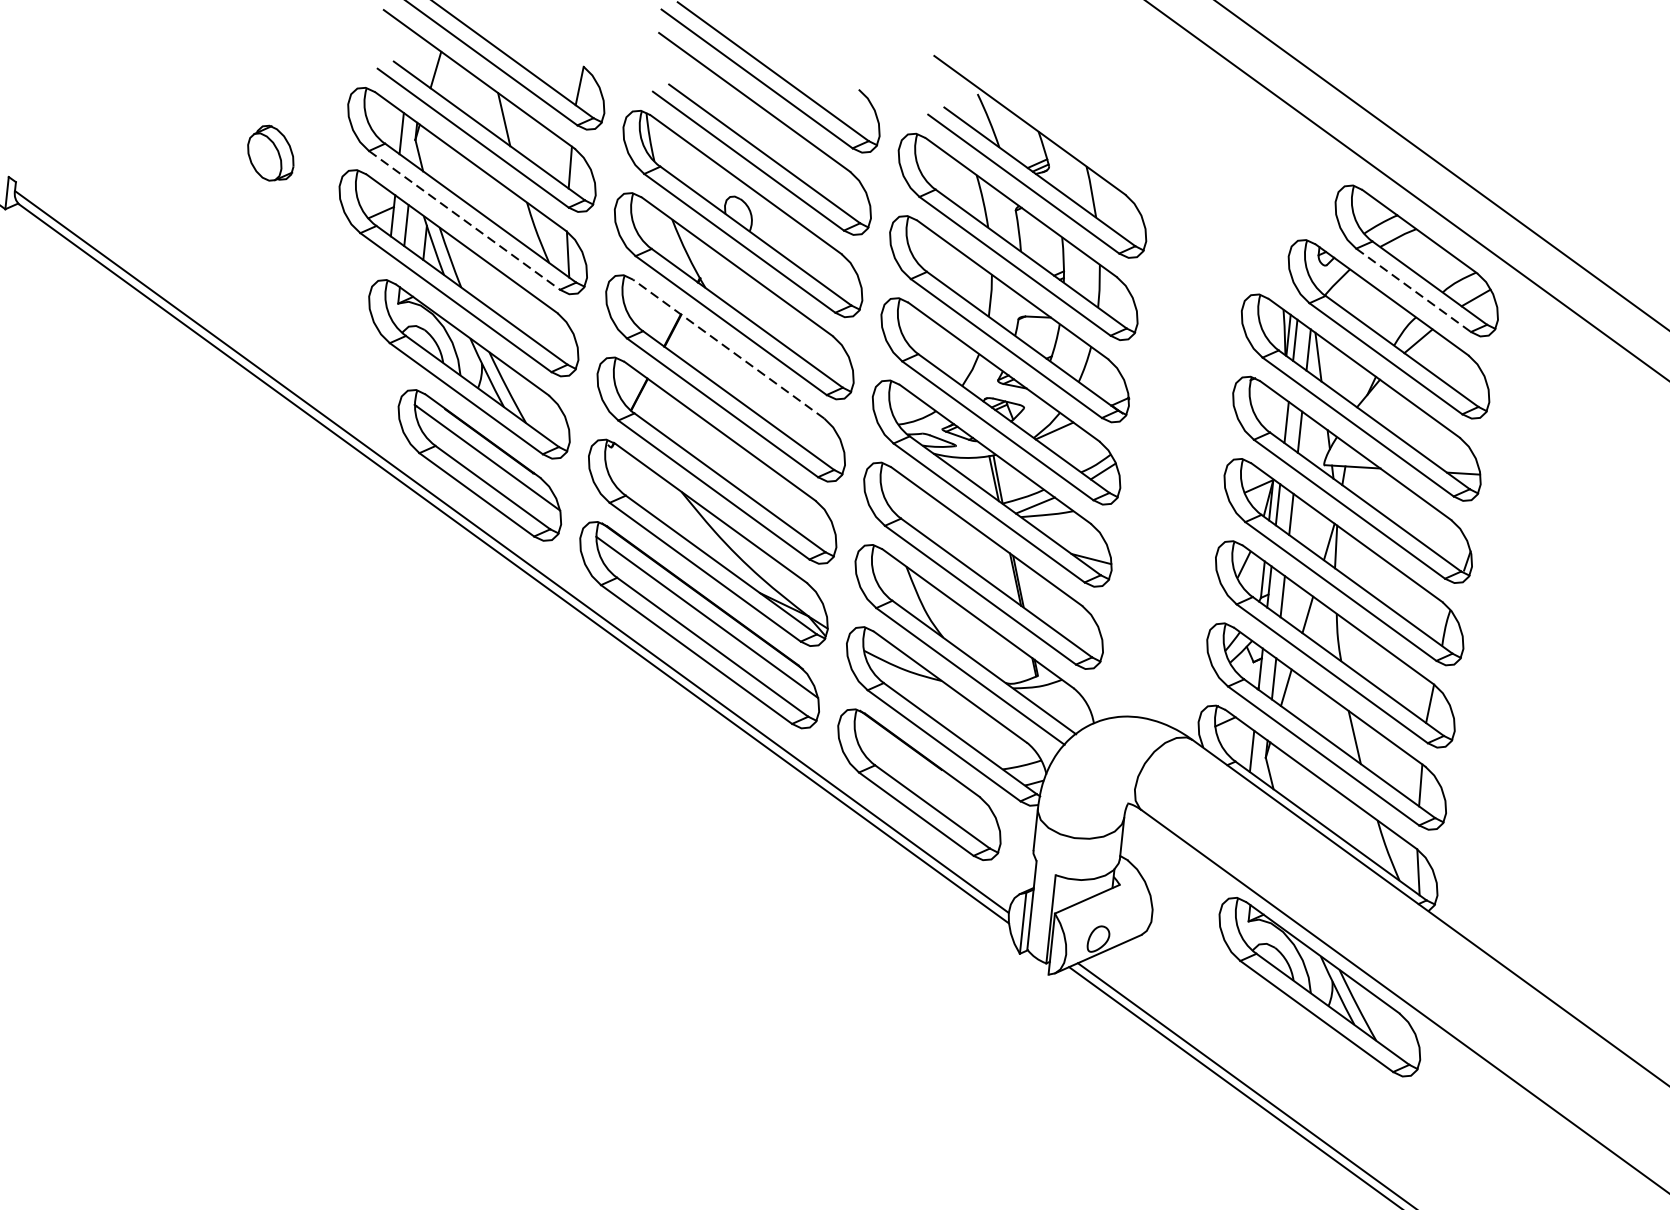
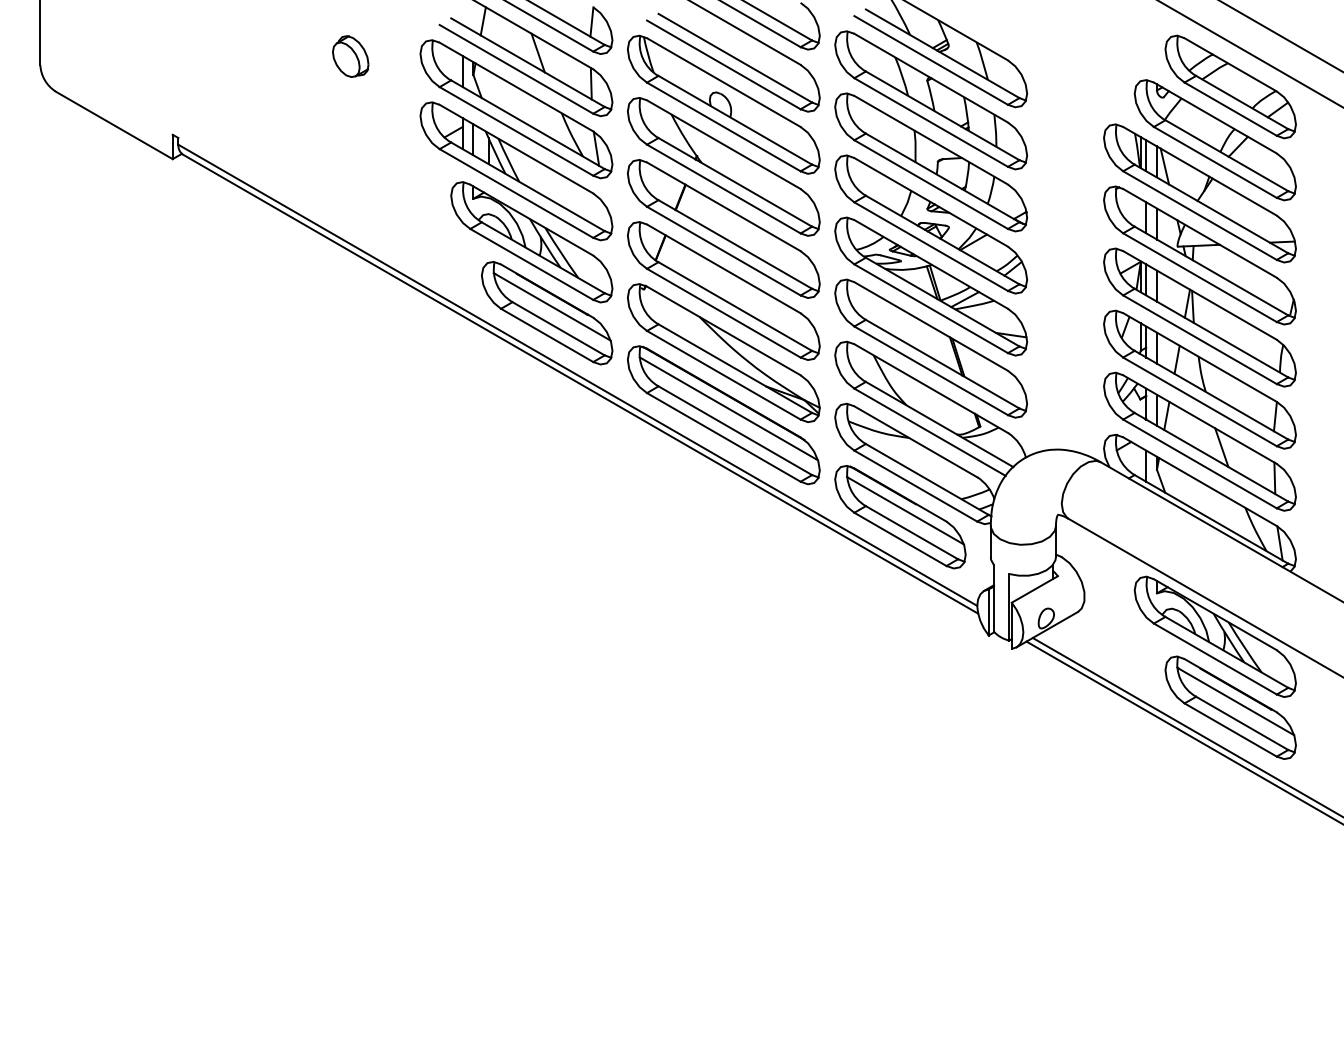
part: (270, 153) -> (350, 56), moved
line: (464, 220) -> (516, 131), dashed -> solid
line: (1414, 290) -> (1231, 109), dashed -> solid
line: (728, 348) -> (723, 206), dashed -> solid
line: (927, 776) -> (905, 510), added
part: (1330, 1082) -> (1230, 707), added

